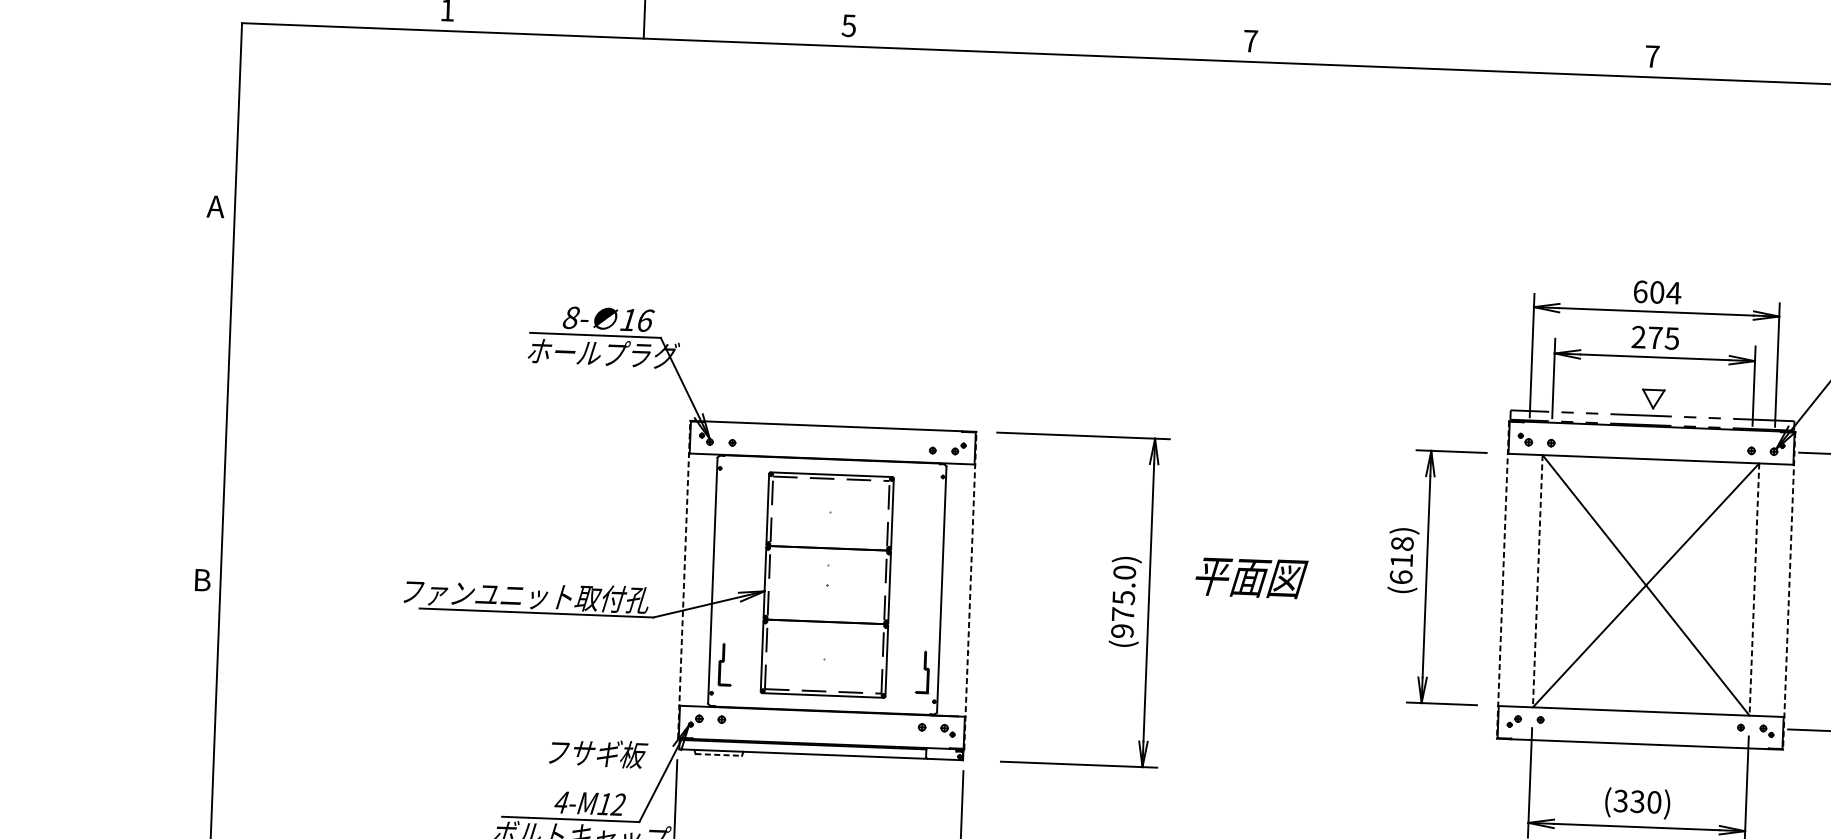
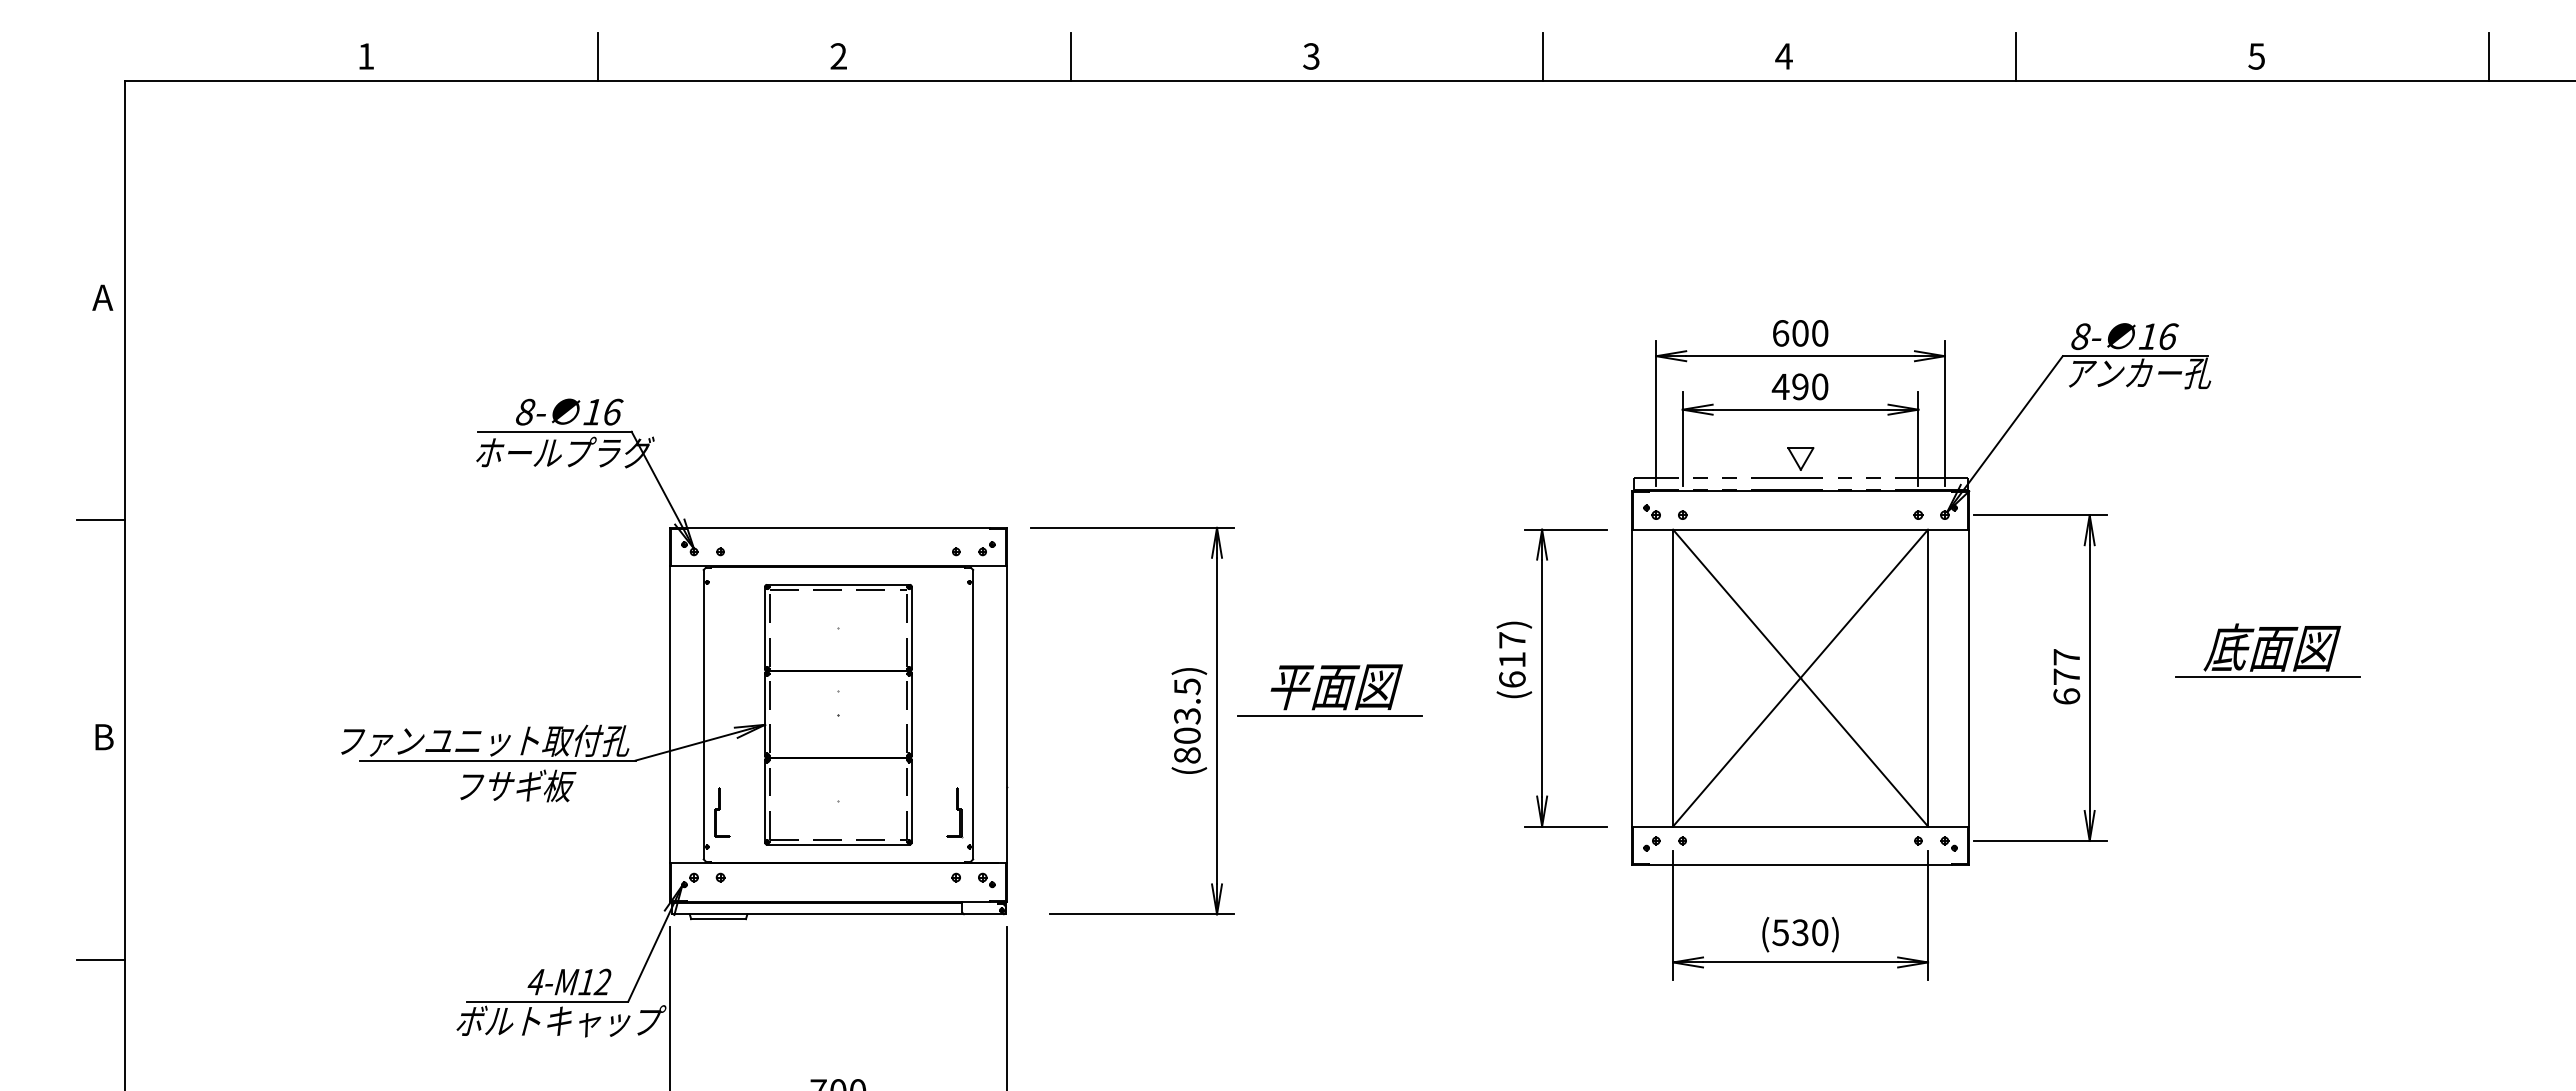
text: (848, 25) -> (838, 56), 5 -> 2
line: (1045, 33) -> (1070, 56), added
text: (1250, 41) -> (1311, 56), 7 -> 3
line: (1447, 48) -> (1543, 56), added
text: (1651, 56) -> (1783, 56), 7 -> 4
text: (1673, 293) -> (1819, 333), 604 -> 600
text: (1654, 337) -> (1799, 386), 275 -> 490
line: (207, 396) -> (101, 520), added
text: (1402, 544) -> (1512, 640), (618) -> (617)
line: (684, 579) -> (670, 714), dashed -> solid
line: (1503, 580) -> (1632, 678), dashed -> solid
line: (1538, 581) -> (1673, 678), dashed -> solid
line: (1754, 589) -> (1928, 678), dashed -> solid
line: (970, 590) -> (1006, 714), dashed -> solid
line: (1788, 591) -> (1968, 678), dashed -> solid
text: (1123, 601) -> (1187, 720), (975.0) -> (803.5)
line: (1244, 601) -> (1329, 715), added
text: (598, 753) -> (518, 785), moved
line: (719, 755) -> (719, 919), dashed -> solid
line: (193, 769) -> (101, 959), added
text: (1620, 800) -> (1780, 932), (330) -> (530)

